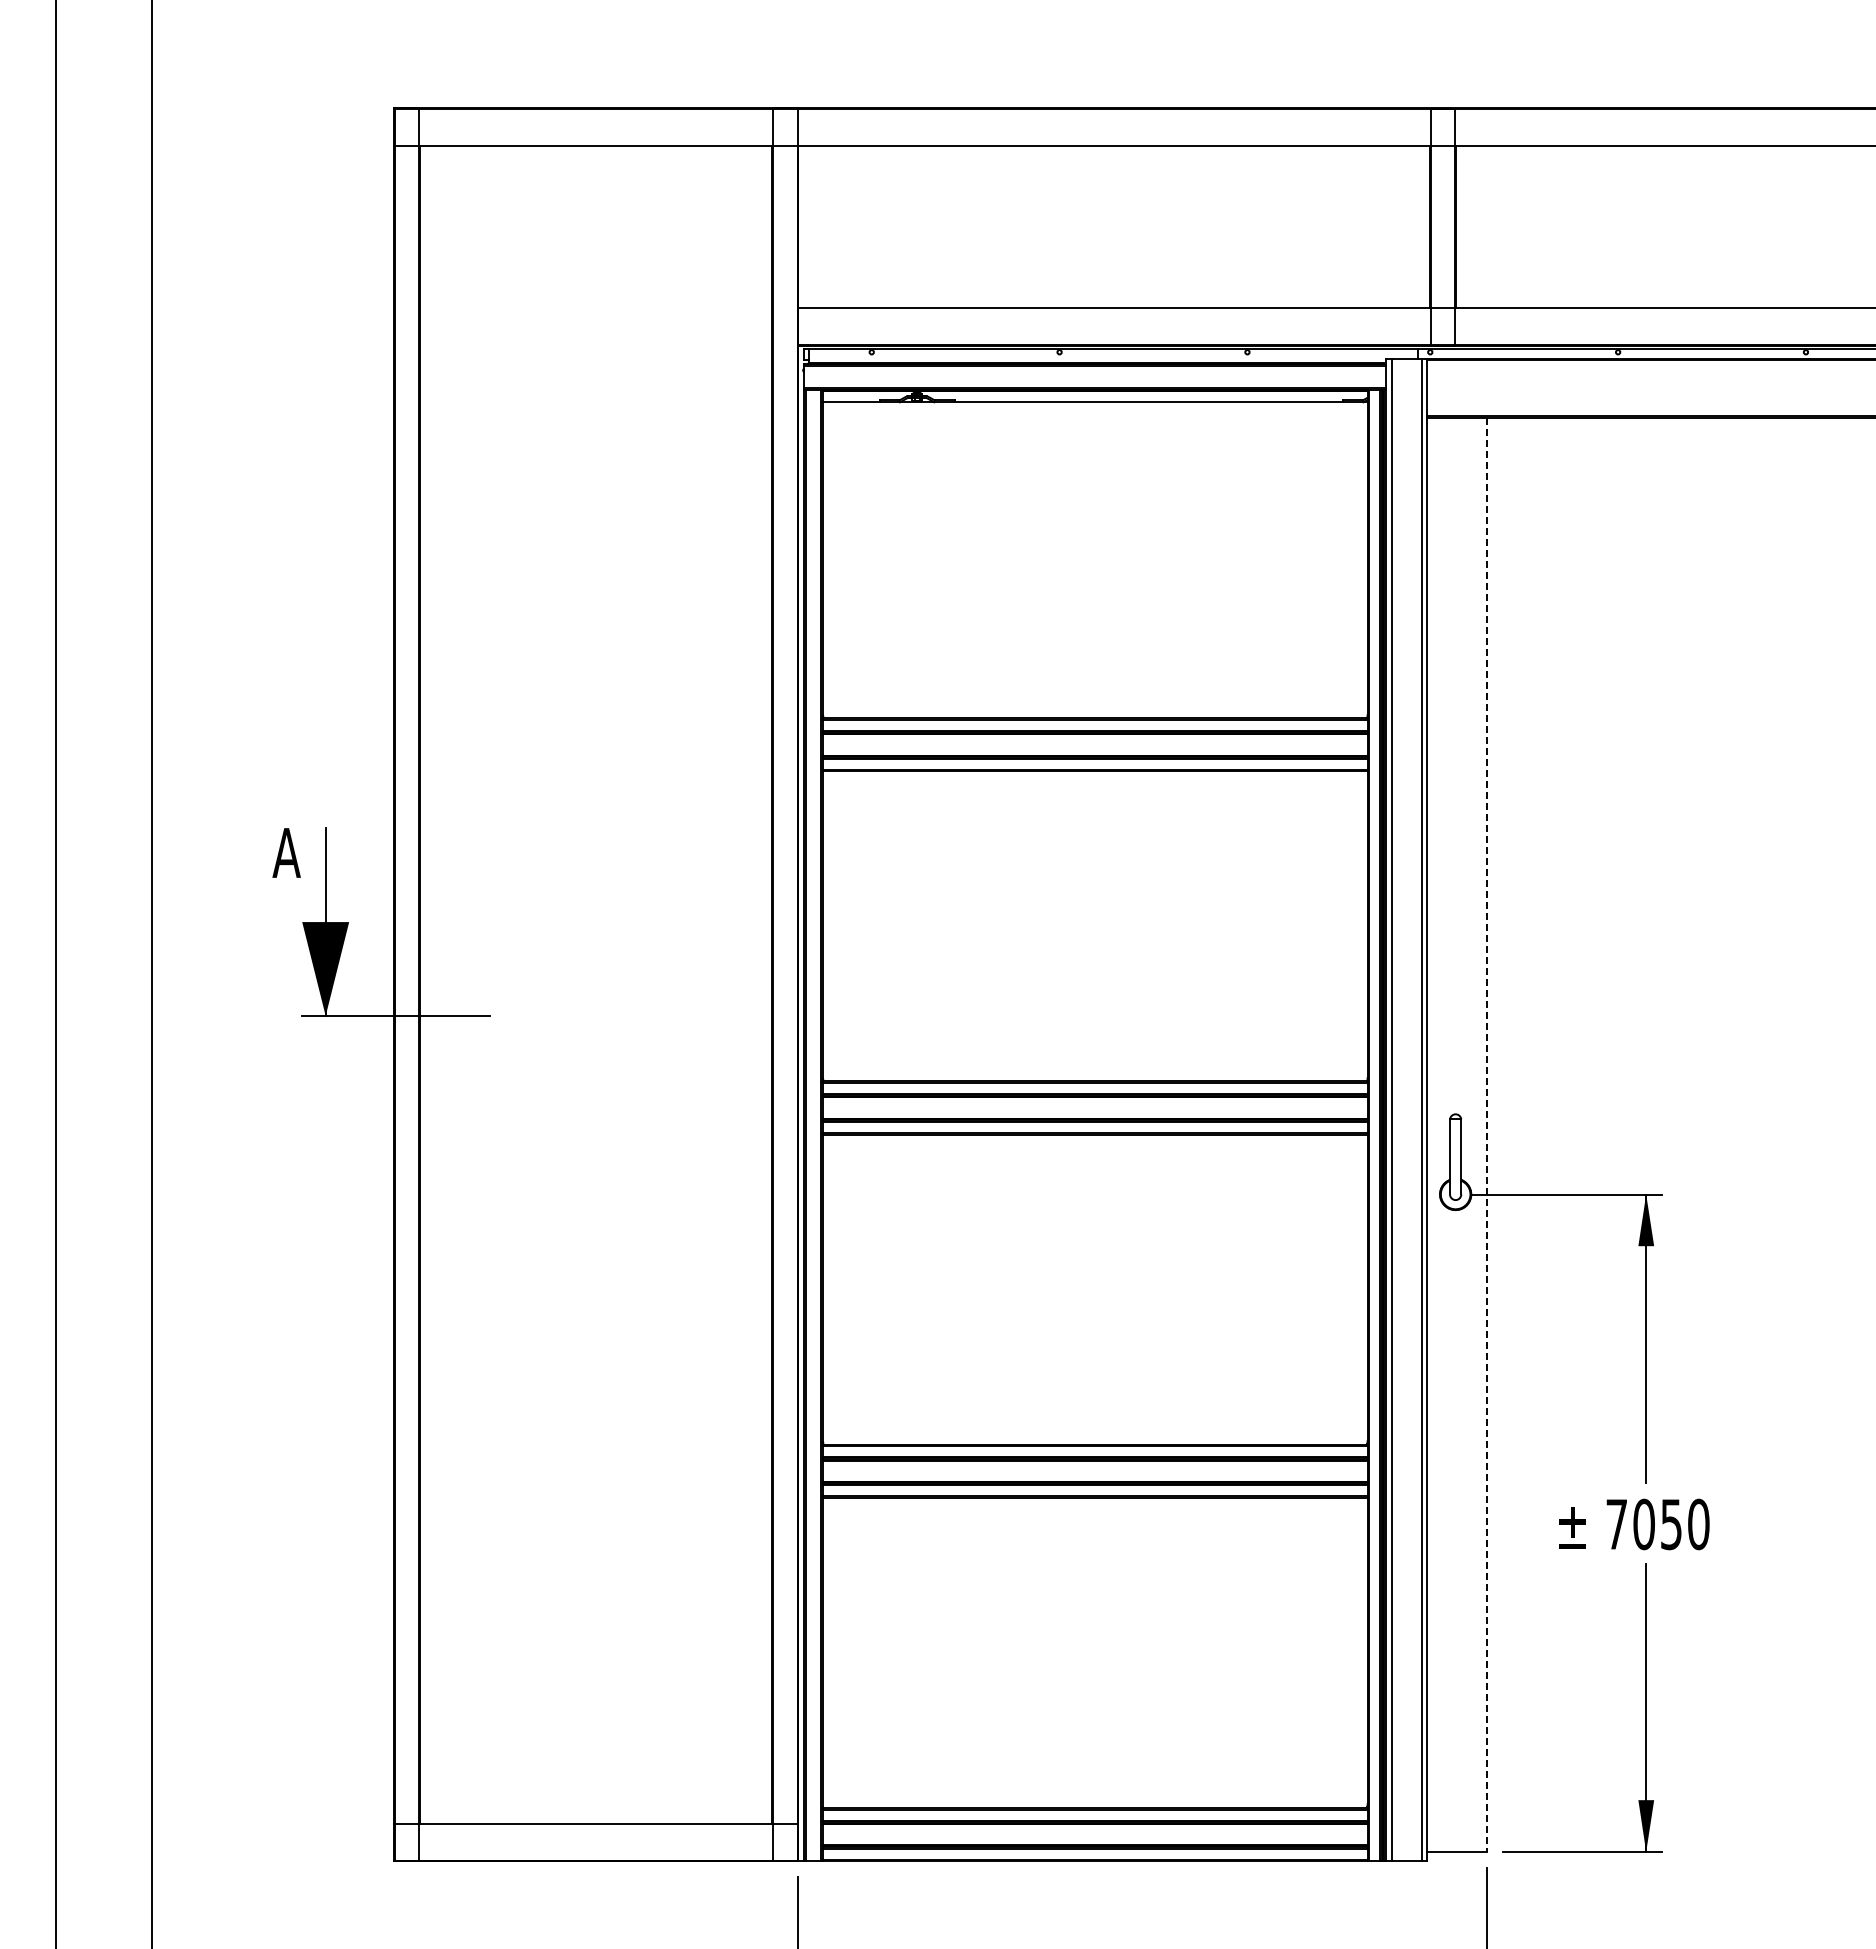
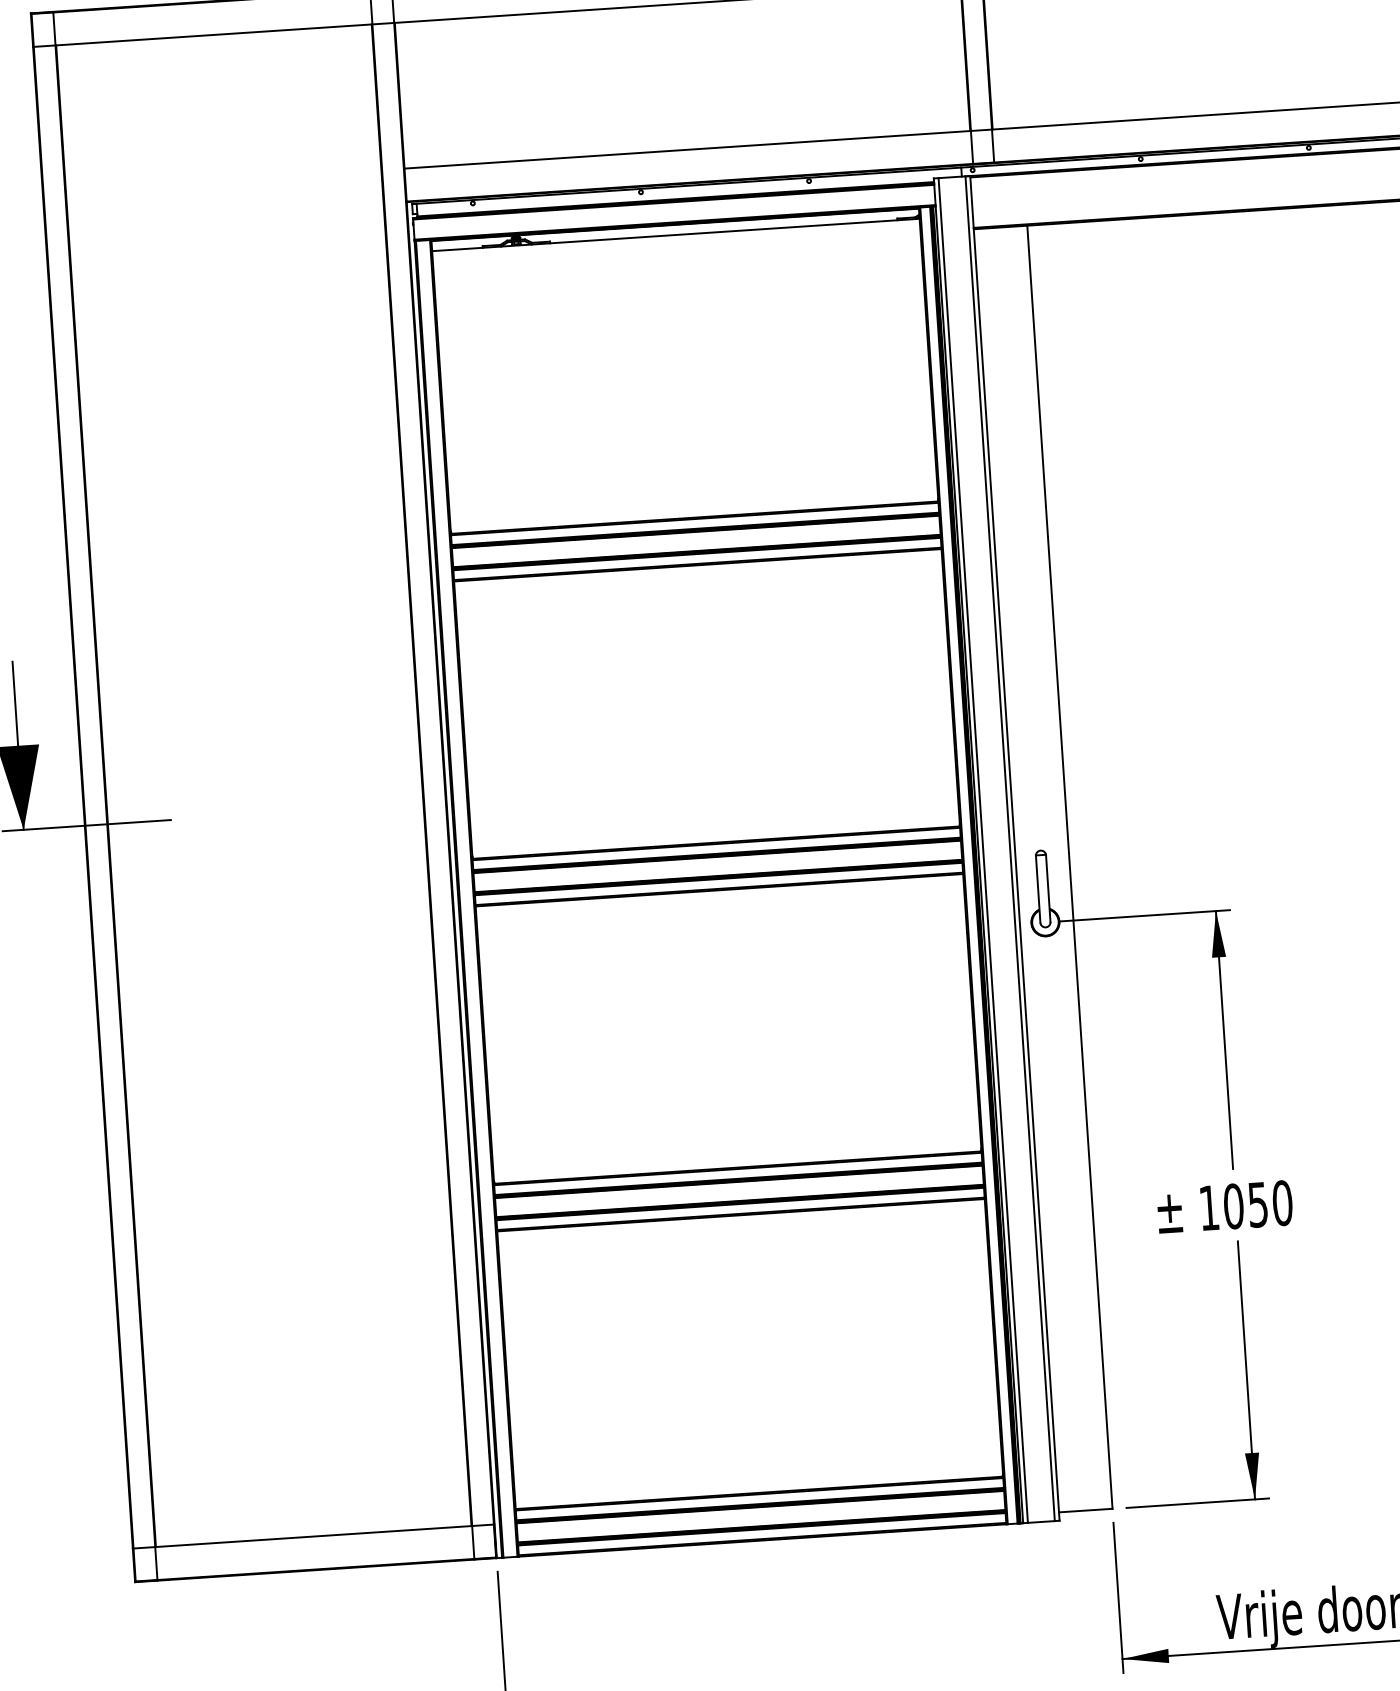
line: (1486, 1134) -> (1069, 866), dashed -> solid
text: (1616, 1524) -> (1208, 1208), 7050 -> 1050

